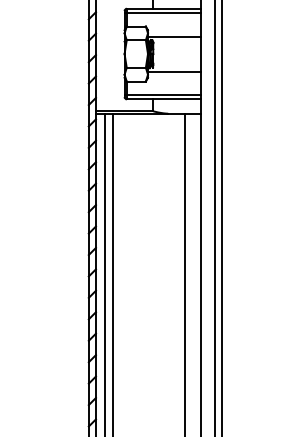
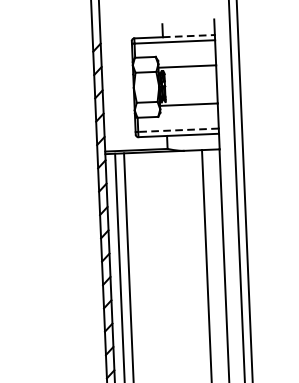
line: (177, 8) -> (189, 35), solid -> dashed
line: (163, 94) -> (177, 130), solid -> dashed

